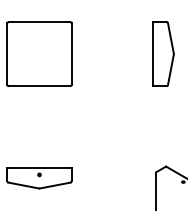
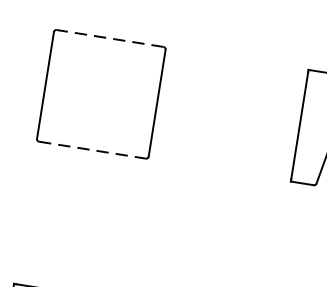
line: (39, 22) -> (110, 39), solid -> dashed
line: (39, 86) -> (92, 150), solid -> dashed

